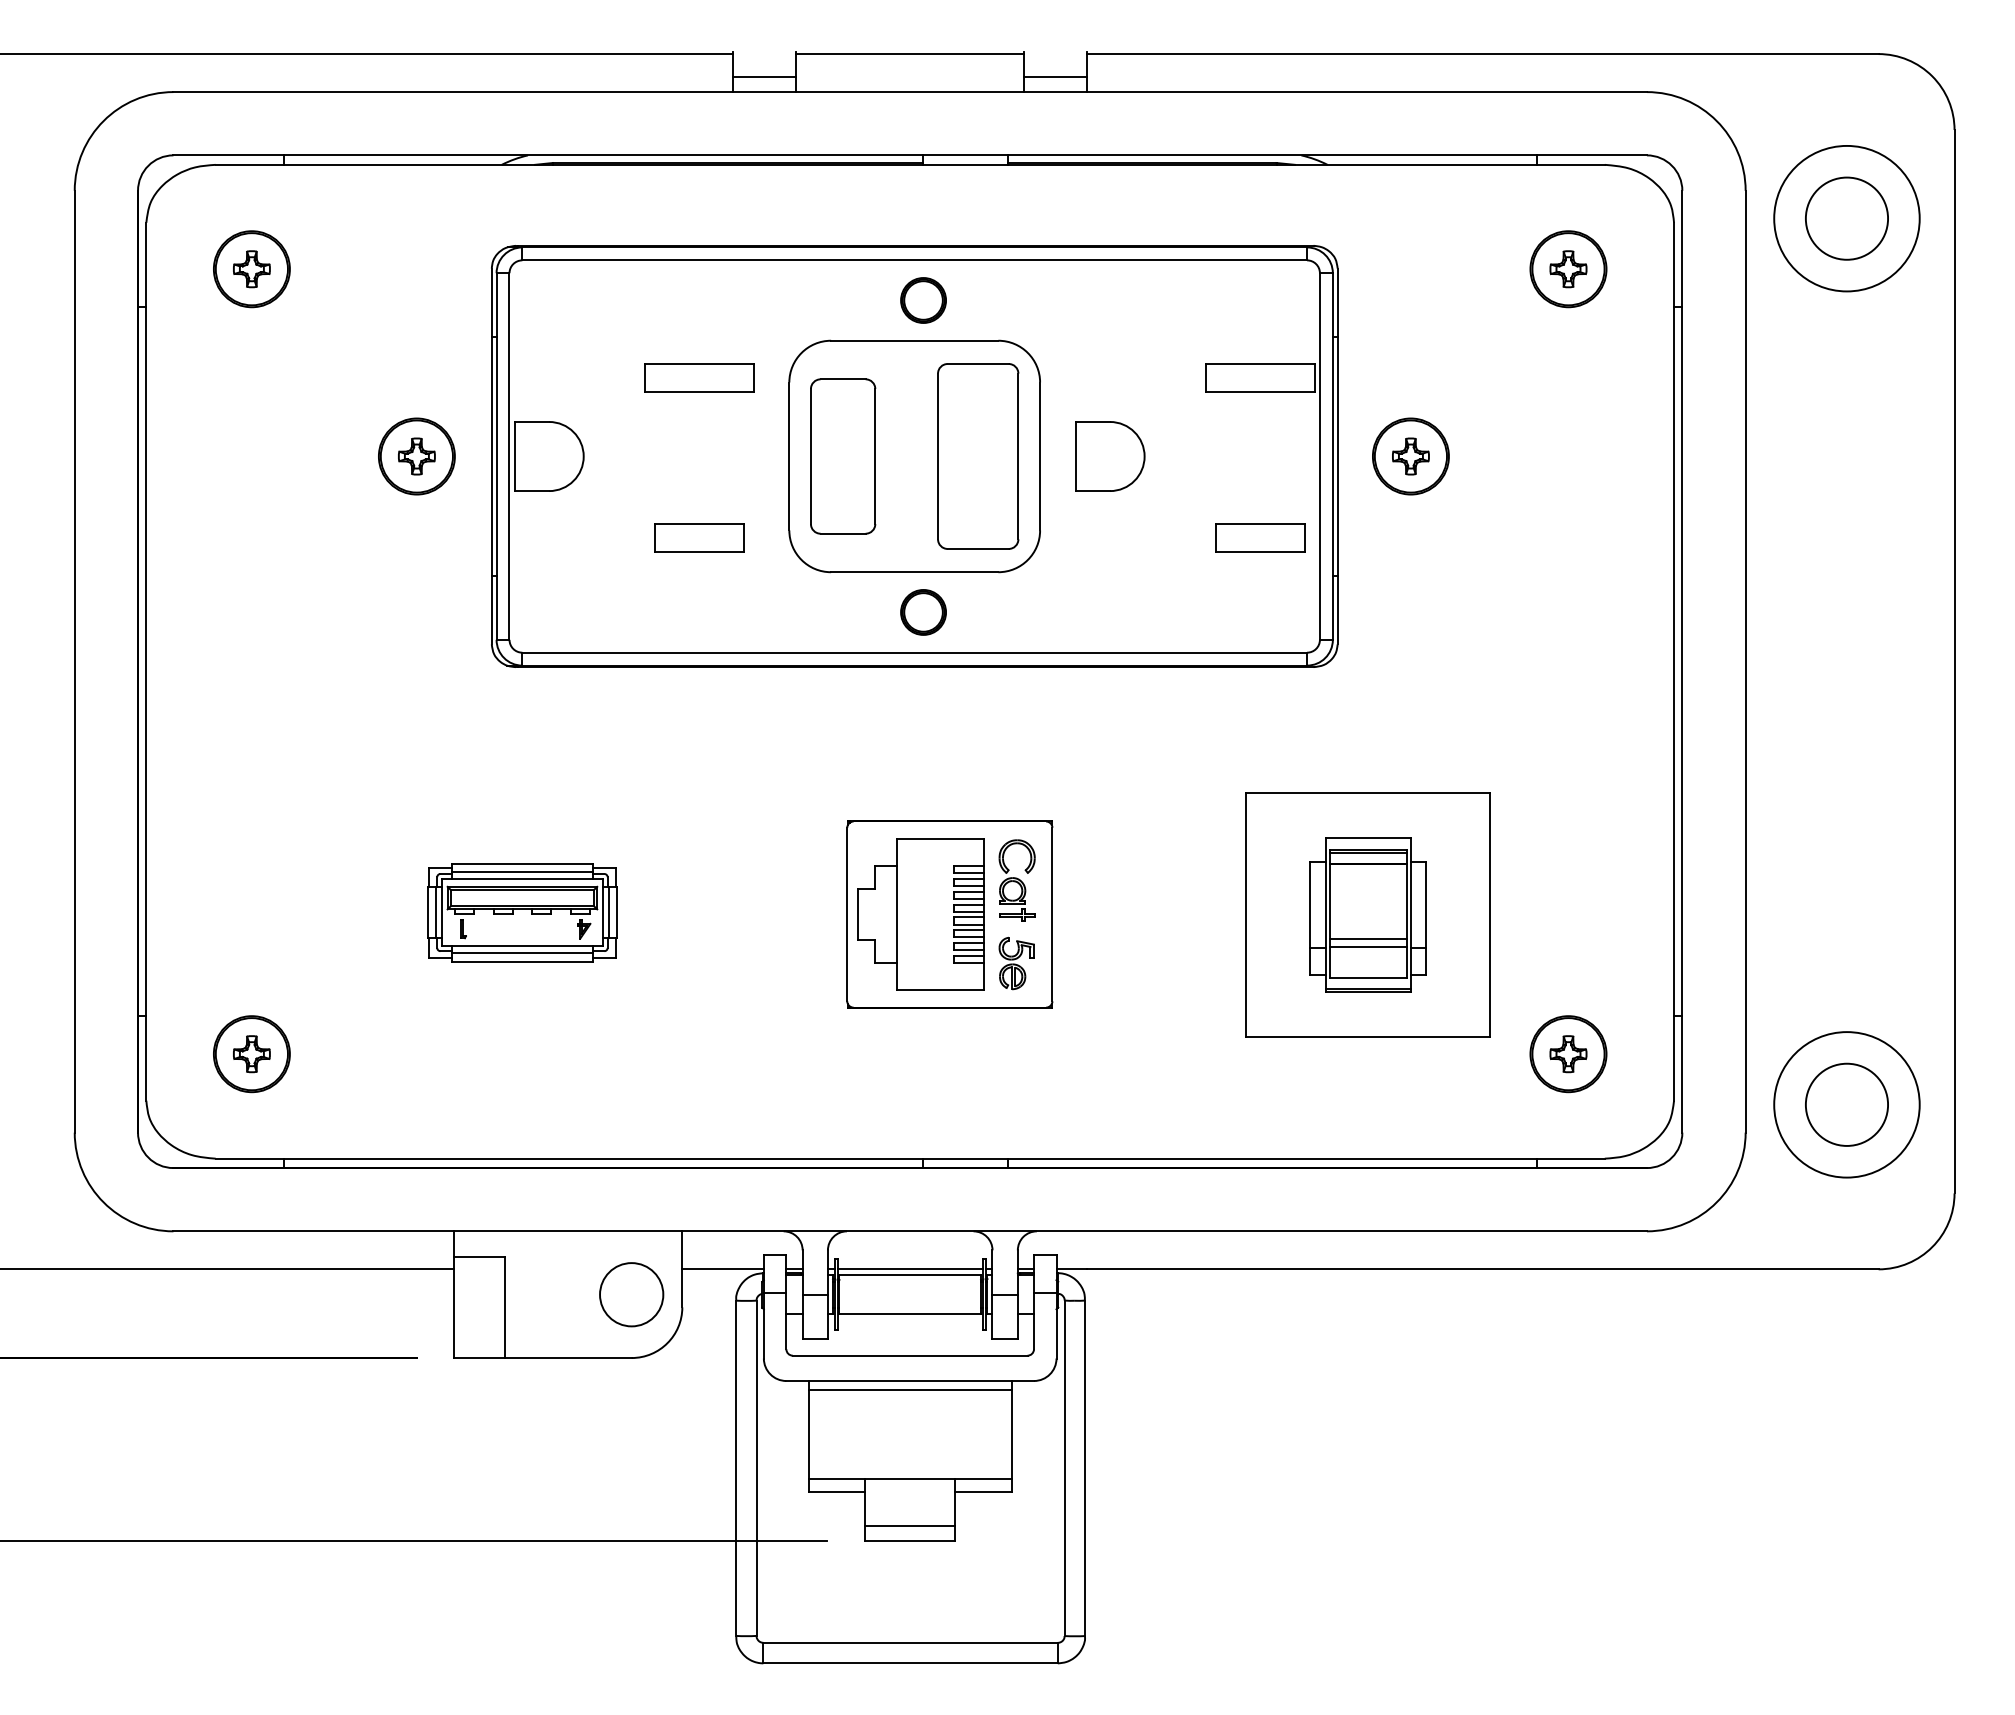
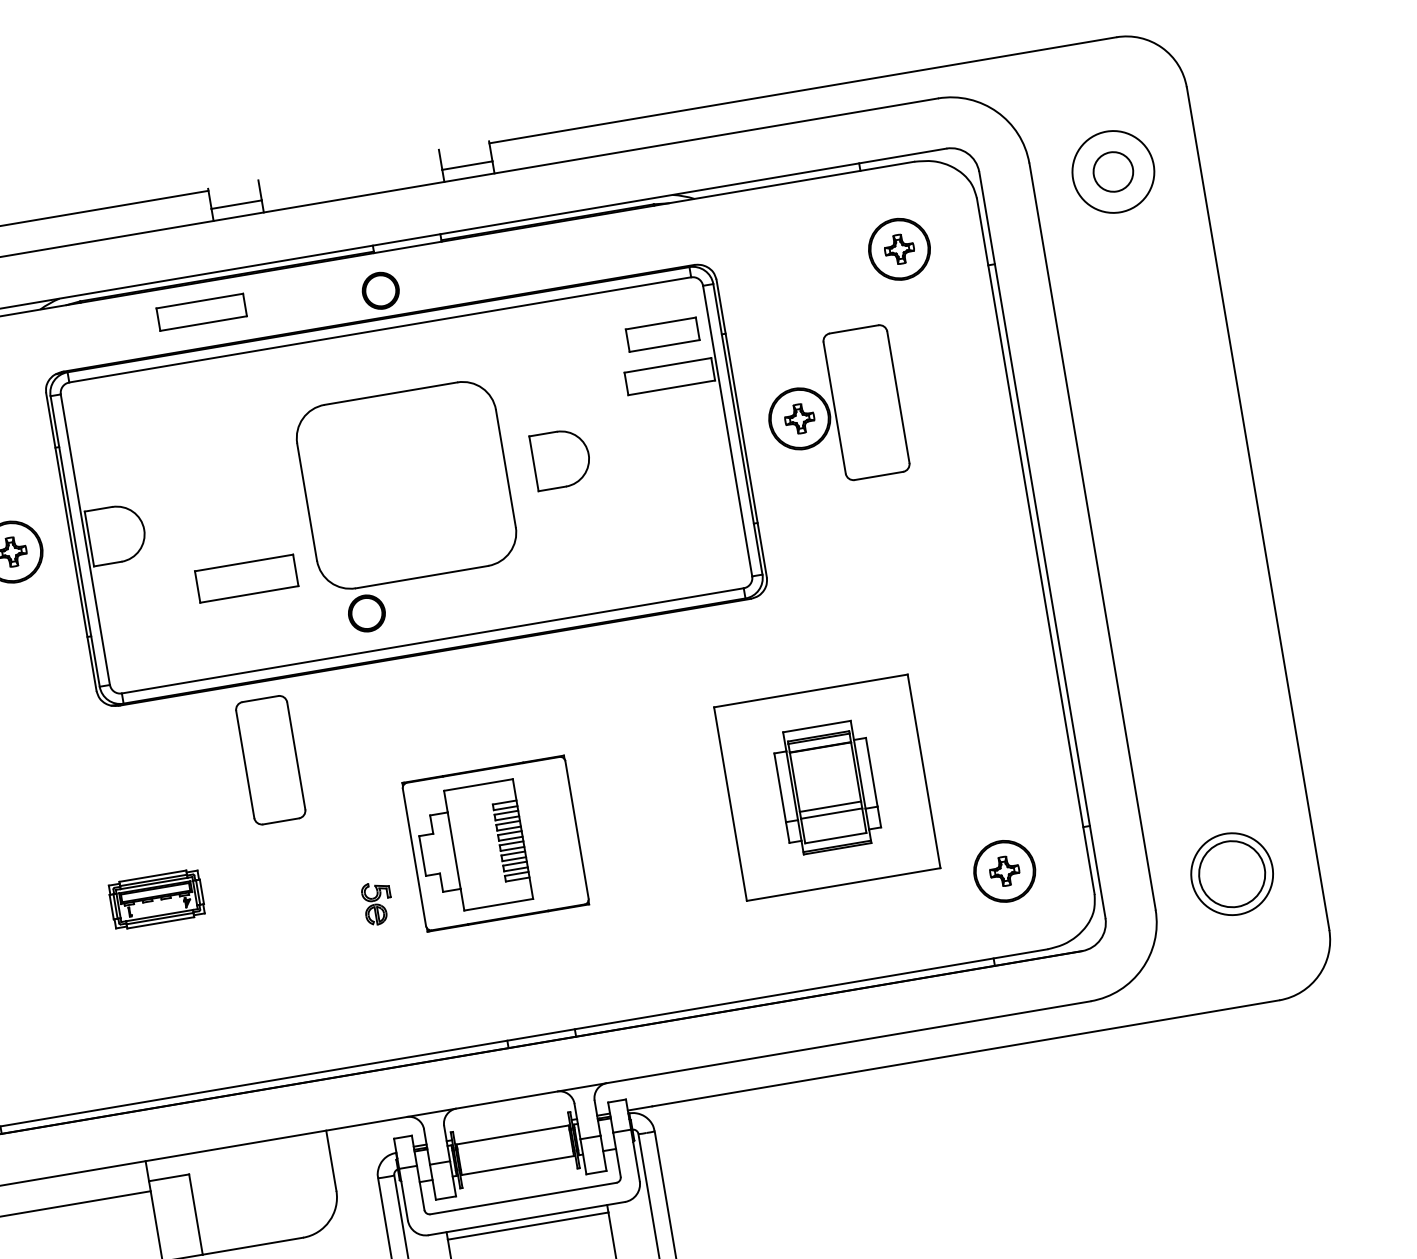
line: (910, 54) -> (349, 167), removed
circle: (1846, 218) -> (1113, 171), size x0.6
circle: (1846, 218) -> (1113, 171), size x0.7
part: (923, 300) -> (380, 290), moved
part: (699, 377) -> (201, 312), moved
part: (843, 456) -> (271, 760), moved
part: (978, 456) -> (866, 402), moved
part: (699, 537) -> (246, 578), size x1.4
part: (1260, 537) -> (662, 334), moved
part: (923, 612) -> (366, 613), moved
part: (1016, 880) -> (544, 807), removed
part: (522, 912) -> (156, 899), size x0.6
part: (1016, 963) -> (377, 903), moved
circle: (1846, 1104) -> (1231, 874), size x0.7
line: (722, 1269) -> (363, 1155), removed
line: (909, 1269) -> (511, 1130), removed
circle: (631, 1294) -> (294, 1187), removed

